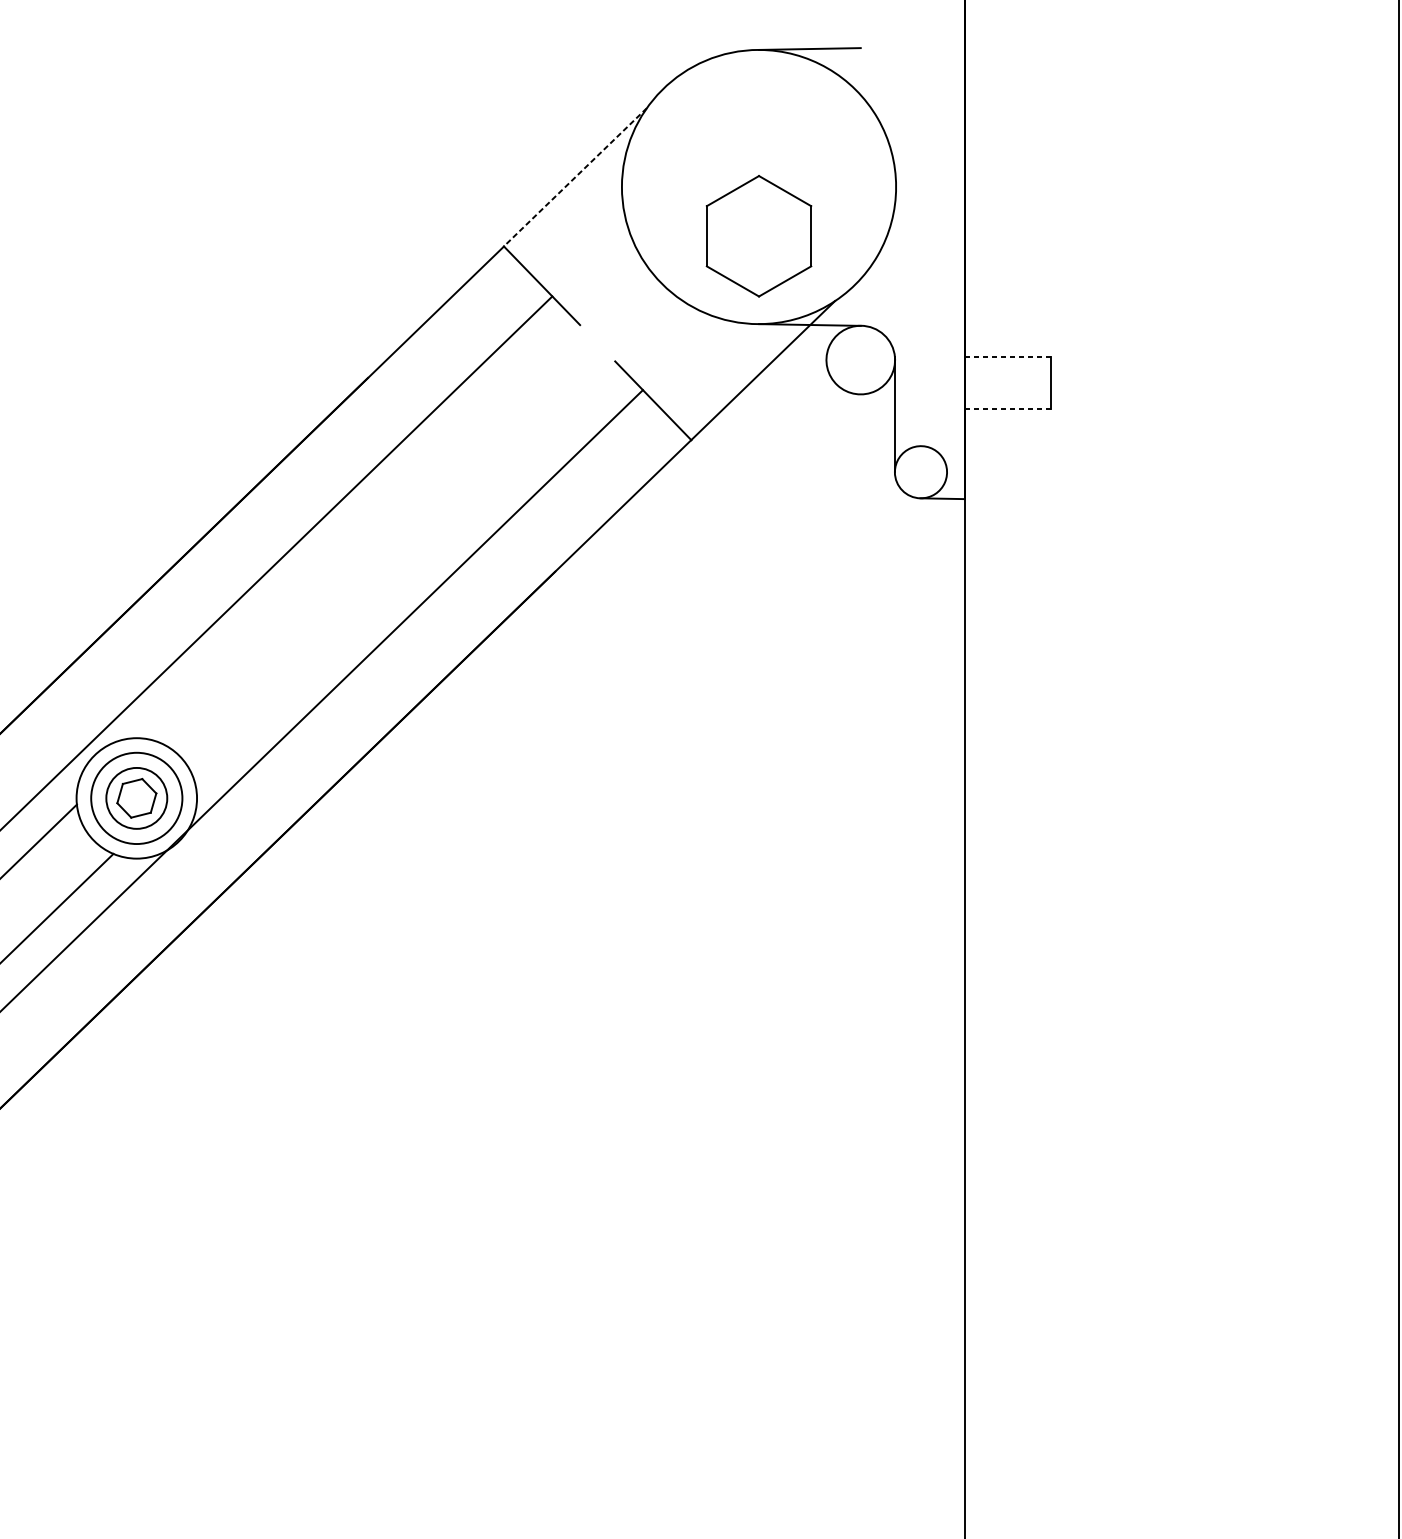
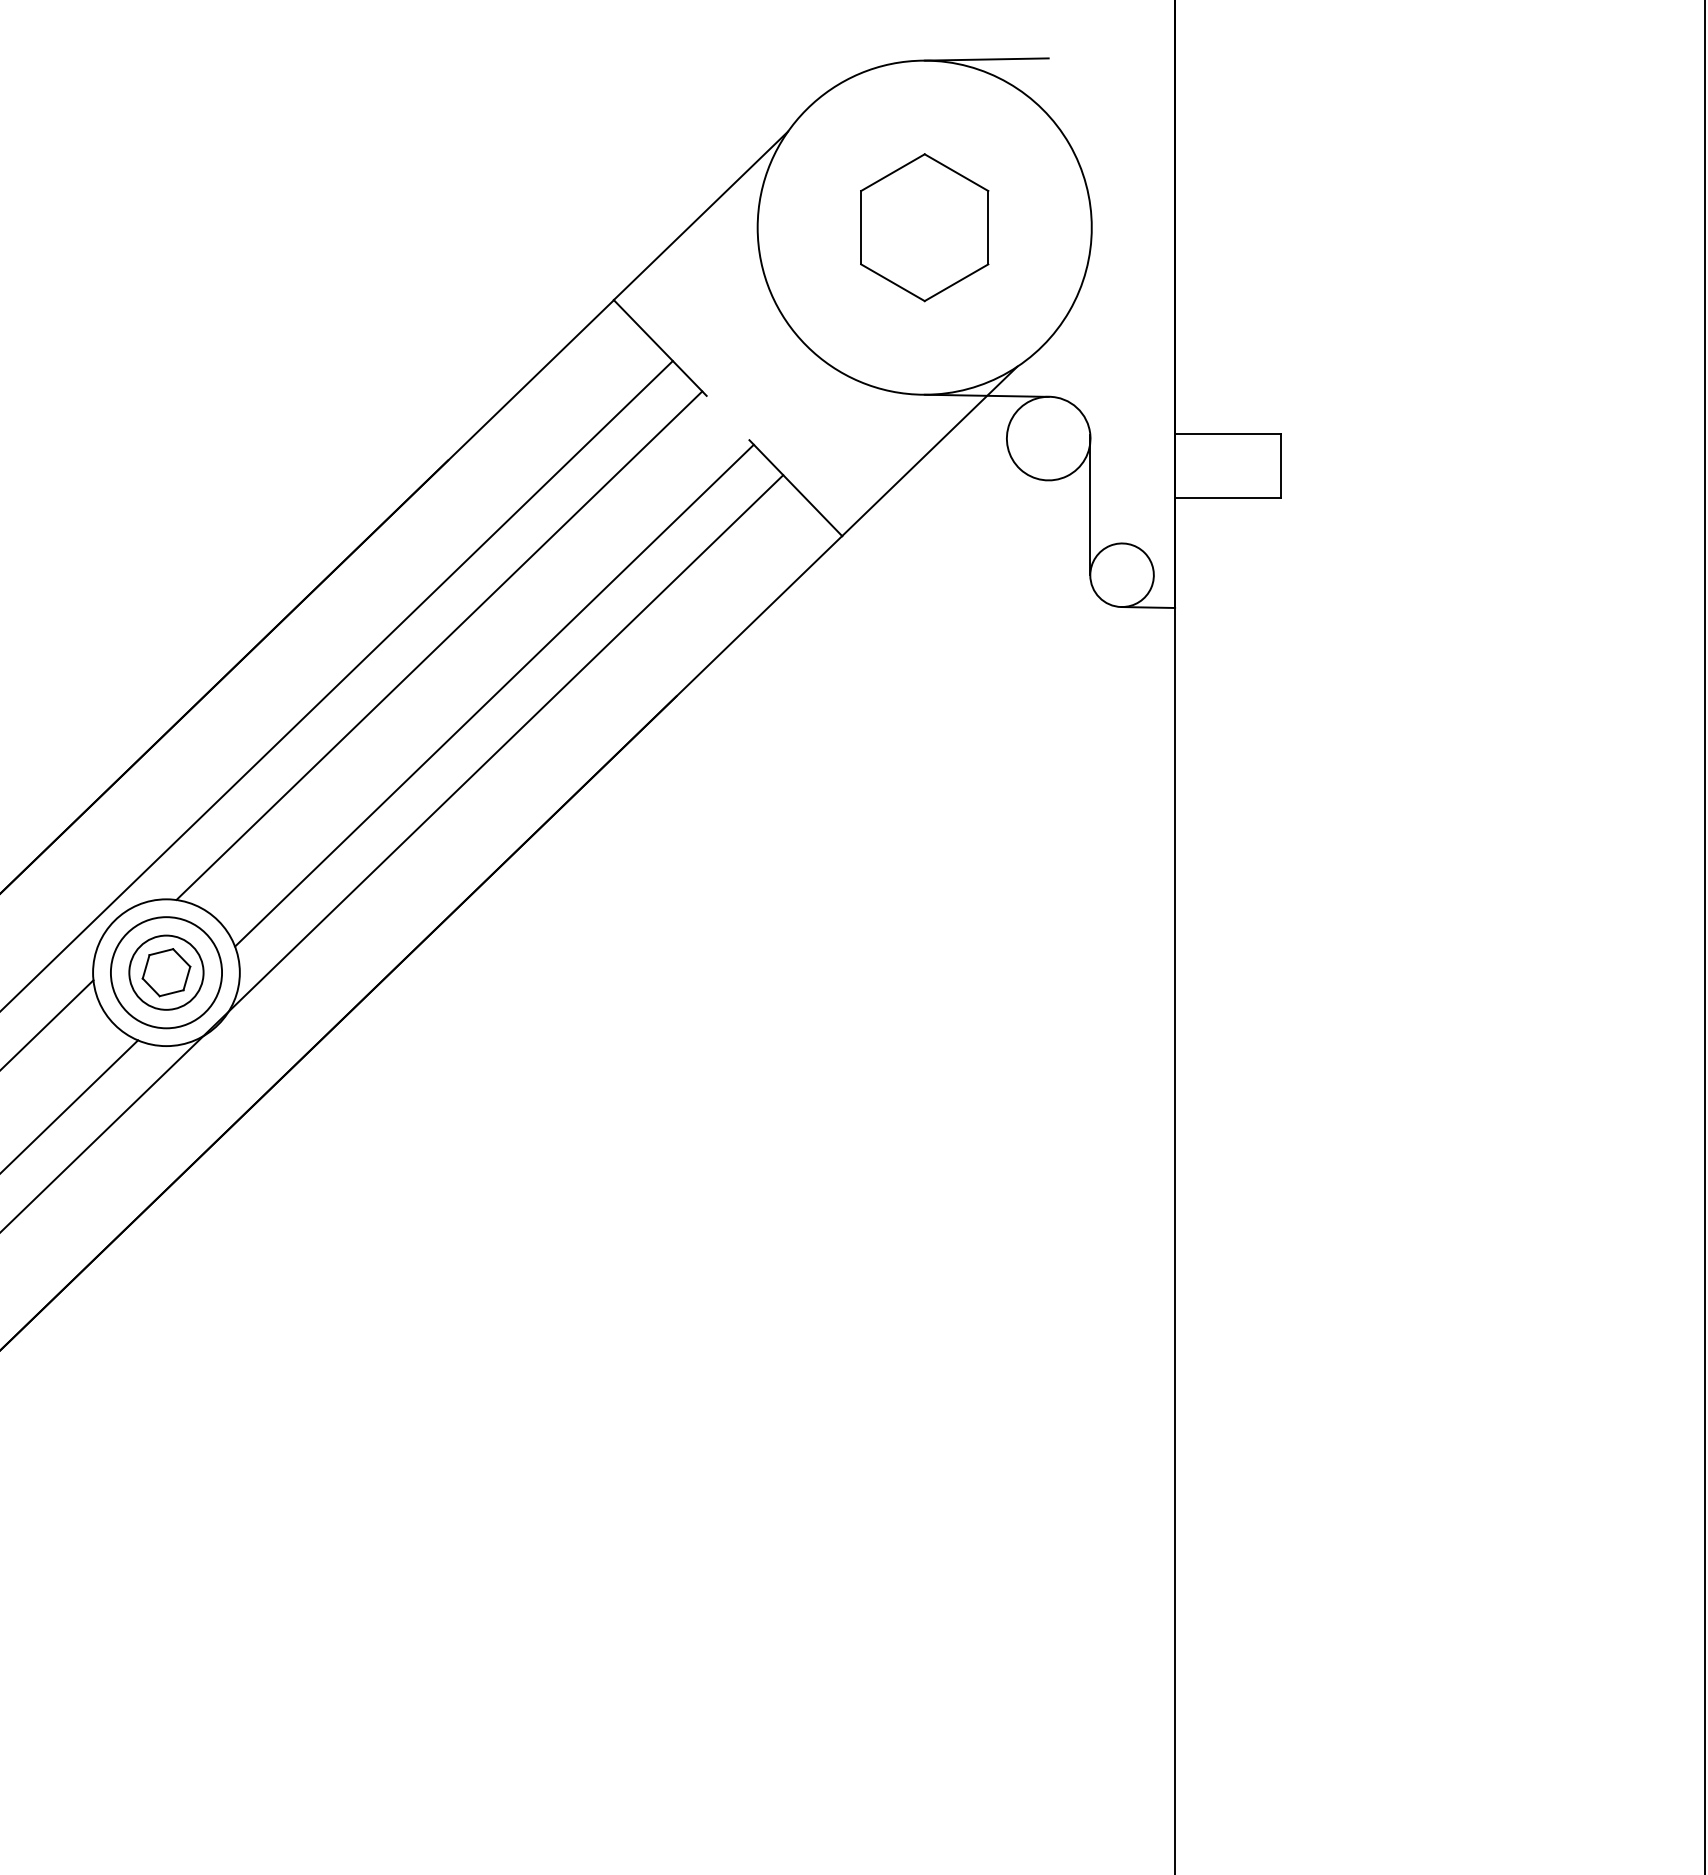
line: (575, 177) -> (700, 216), dashed -> solid
part: (758, 236) -> (924, 227), moved
line: (1007, 356) -> (1227, 434), dashed -> solid
line: (1007, 408) -> (1227, 497), dashed -> solid
line: (360, 529) -> (439, 645), added
line: (405, 570) -> (494, 695), added

